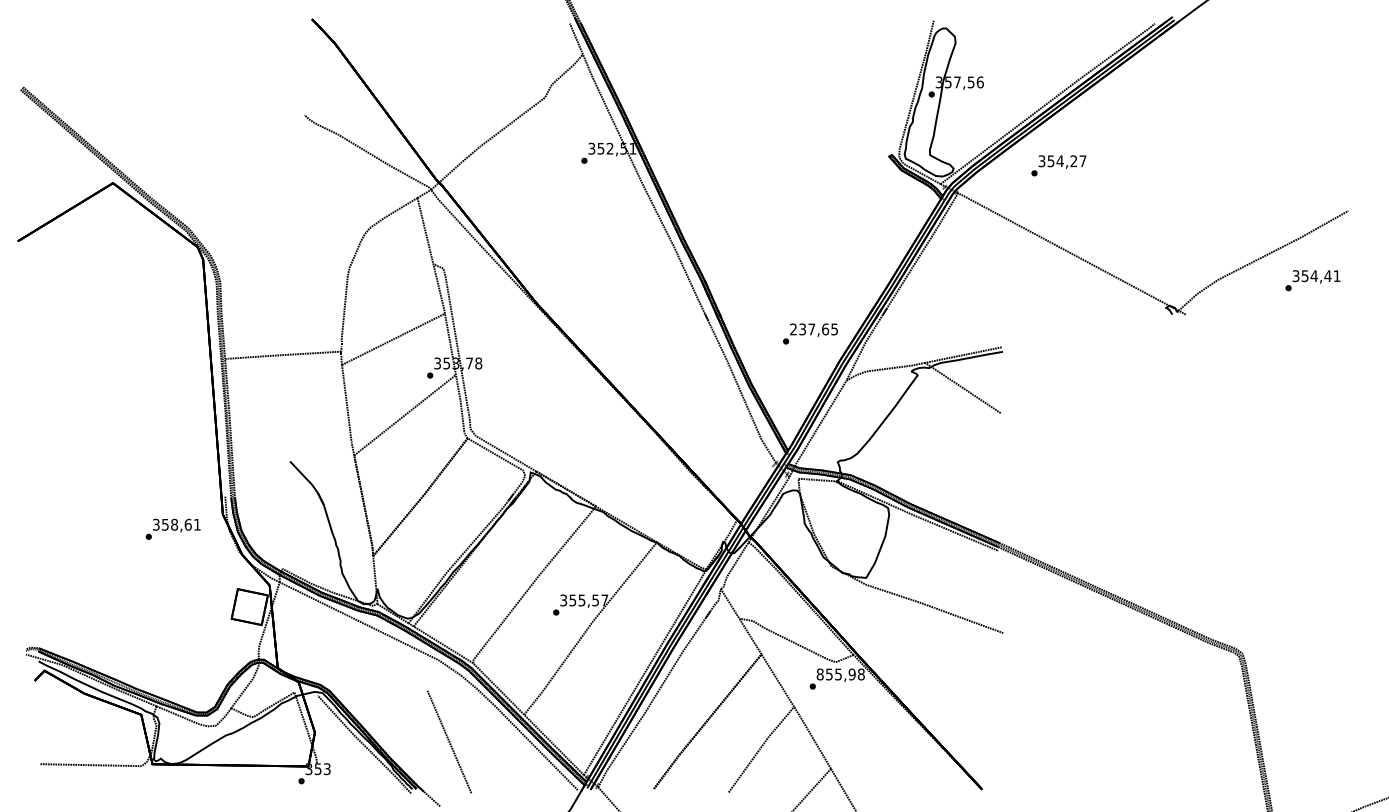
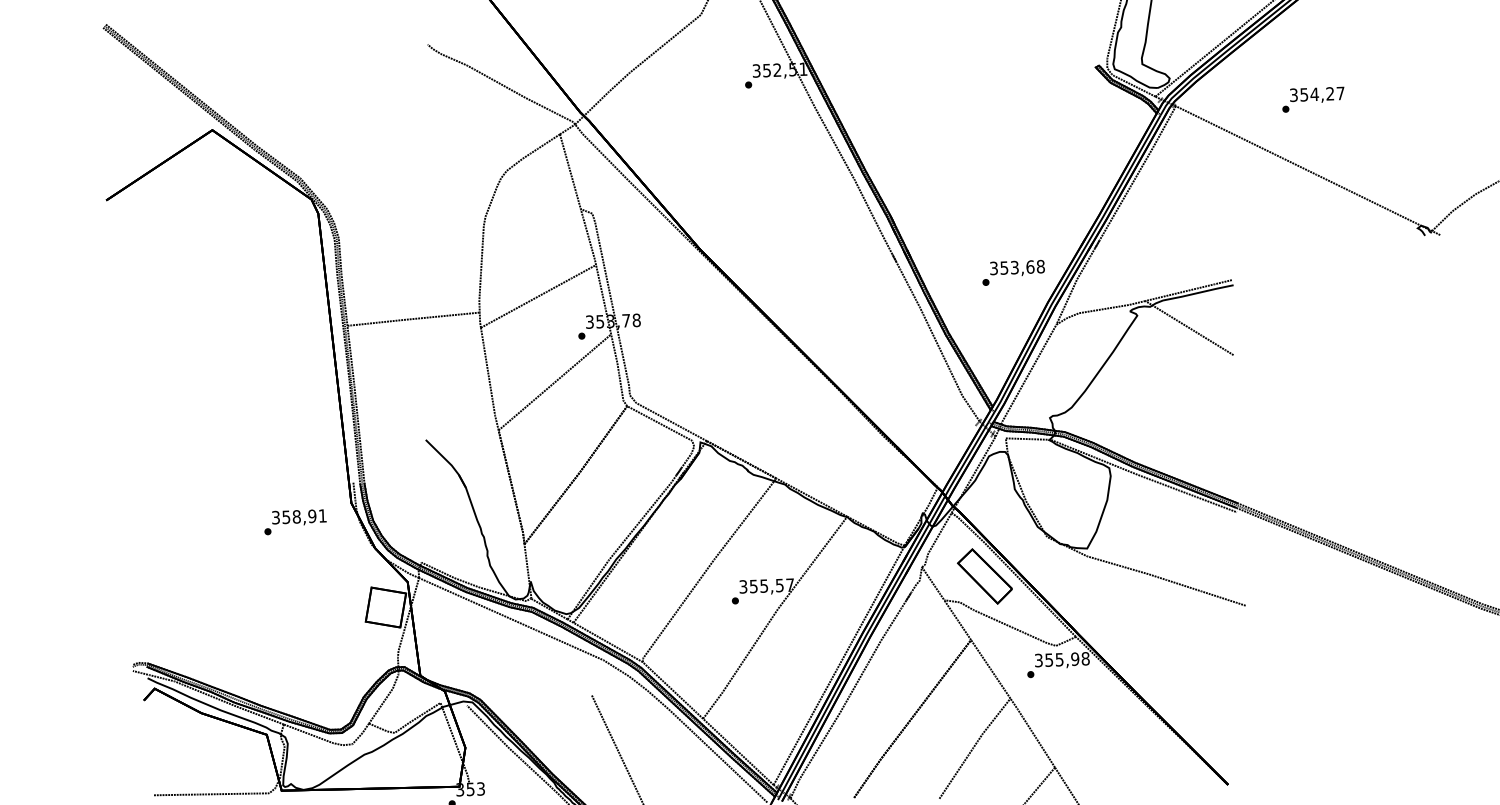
text: (1058, 165) -> (1312, 99), moved
text: (814, 329) -> (1017, 267), 237,65 -> 353,68
text: (187, 524) -> (311, 516), 358,61 -> 358,91
part: (775, 598) -> (984, 575), added
text: (819, 674) -> (1037, 660), 855,98 -> 355,98

